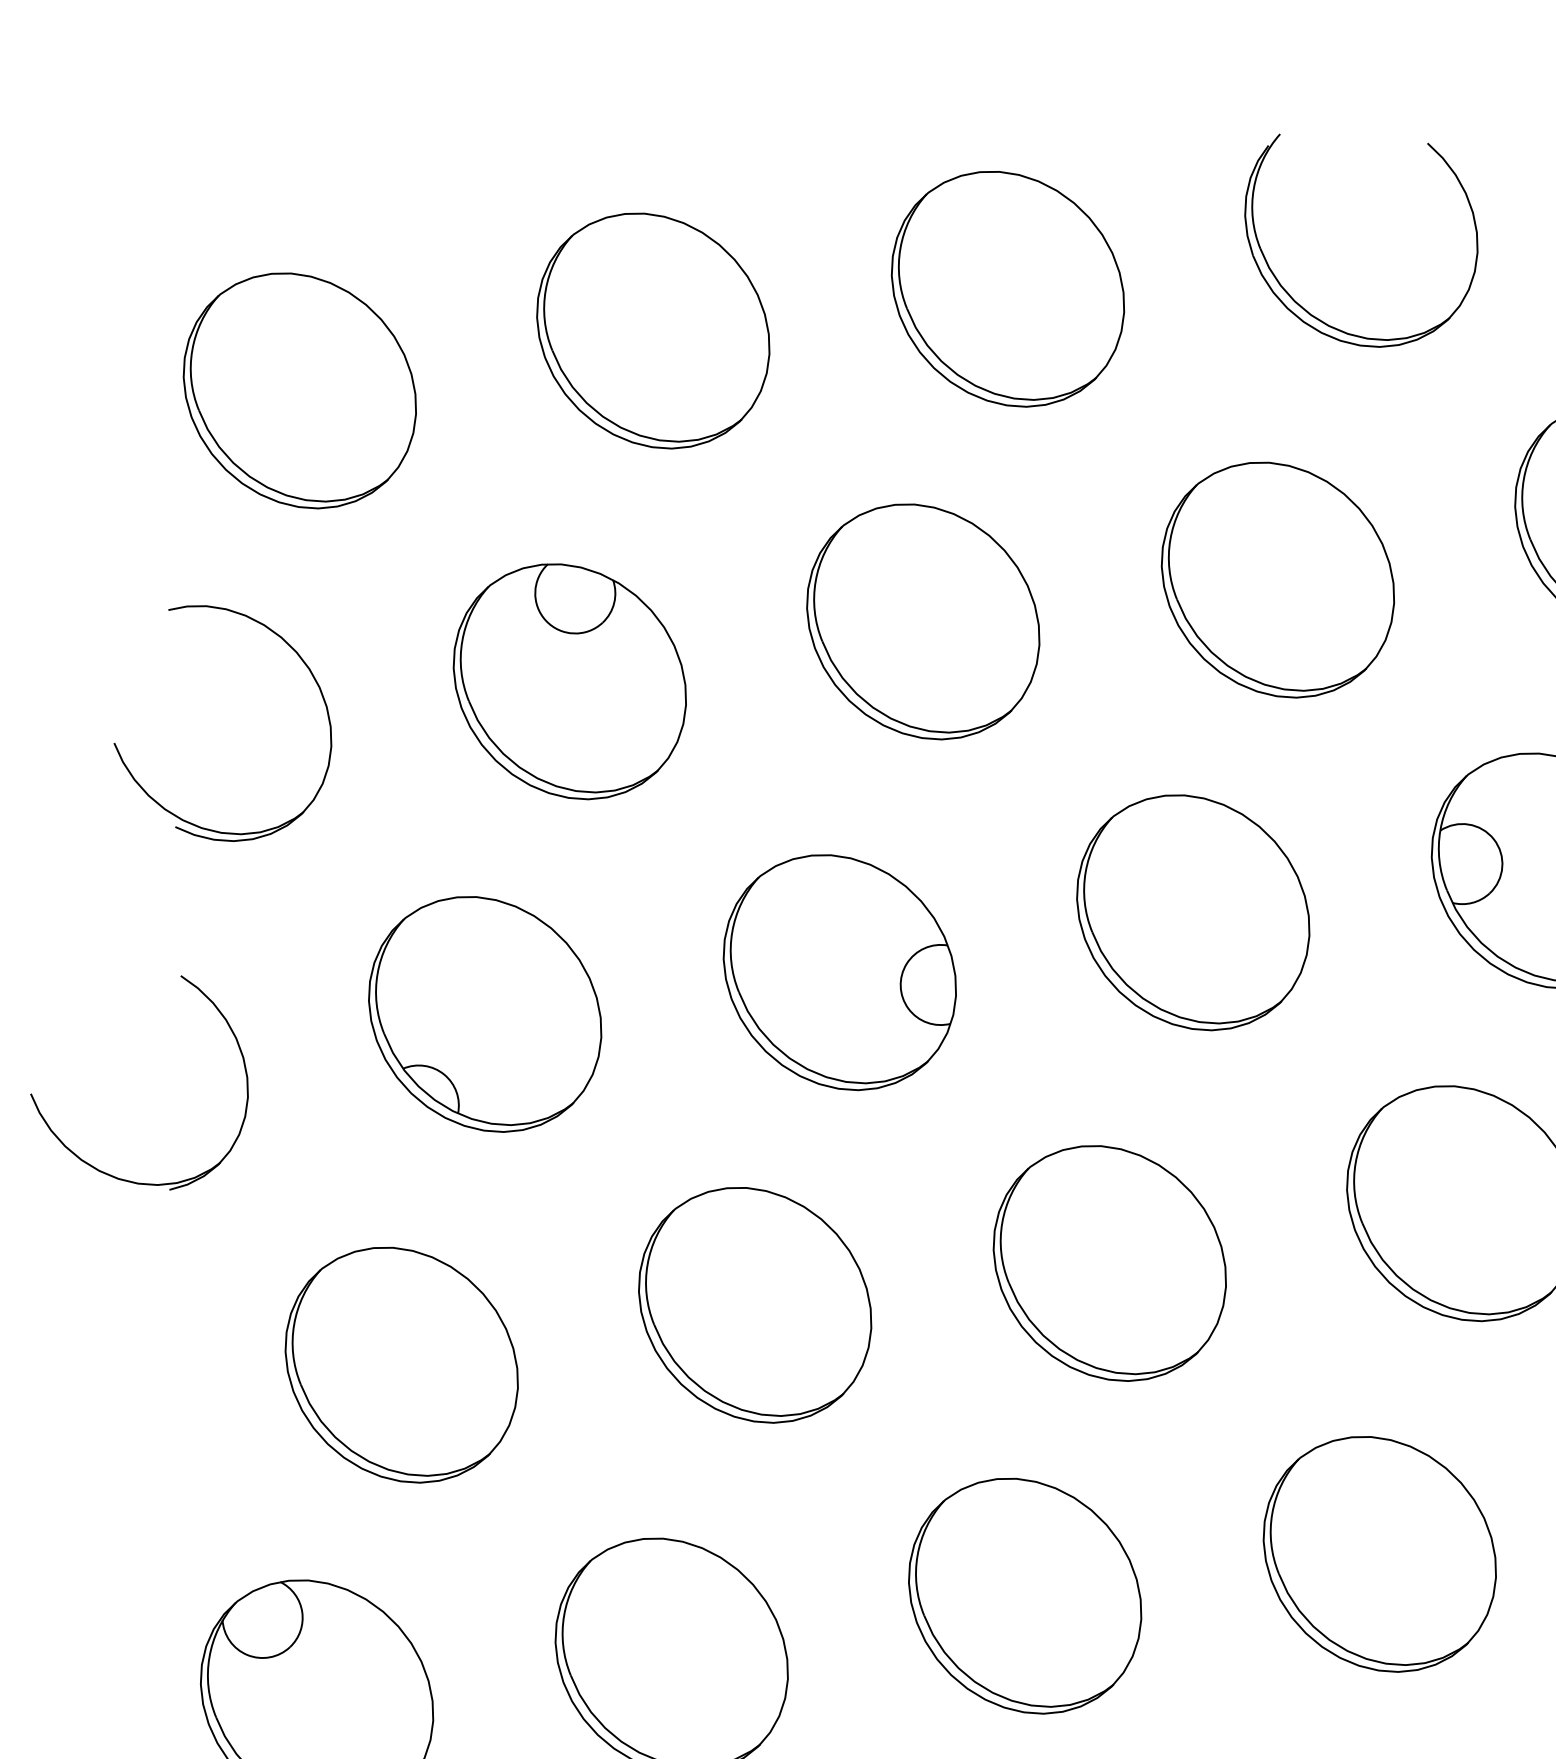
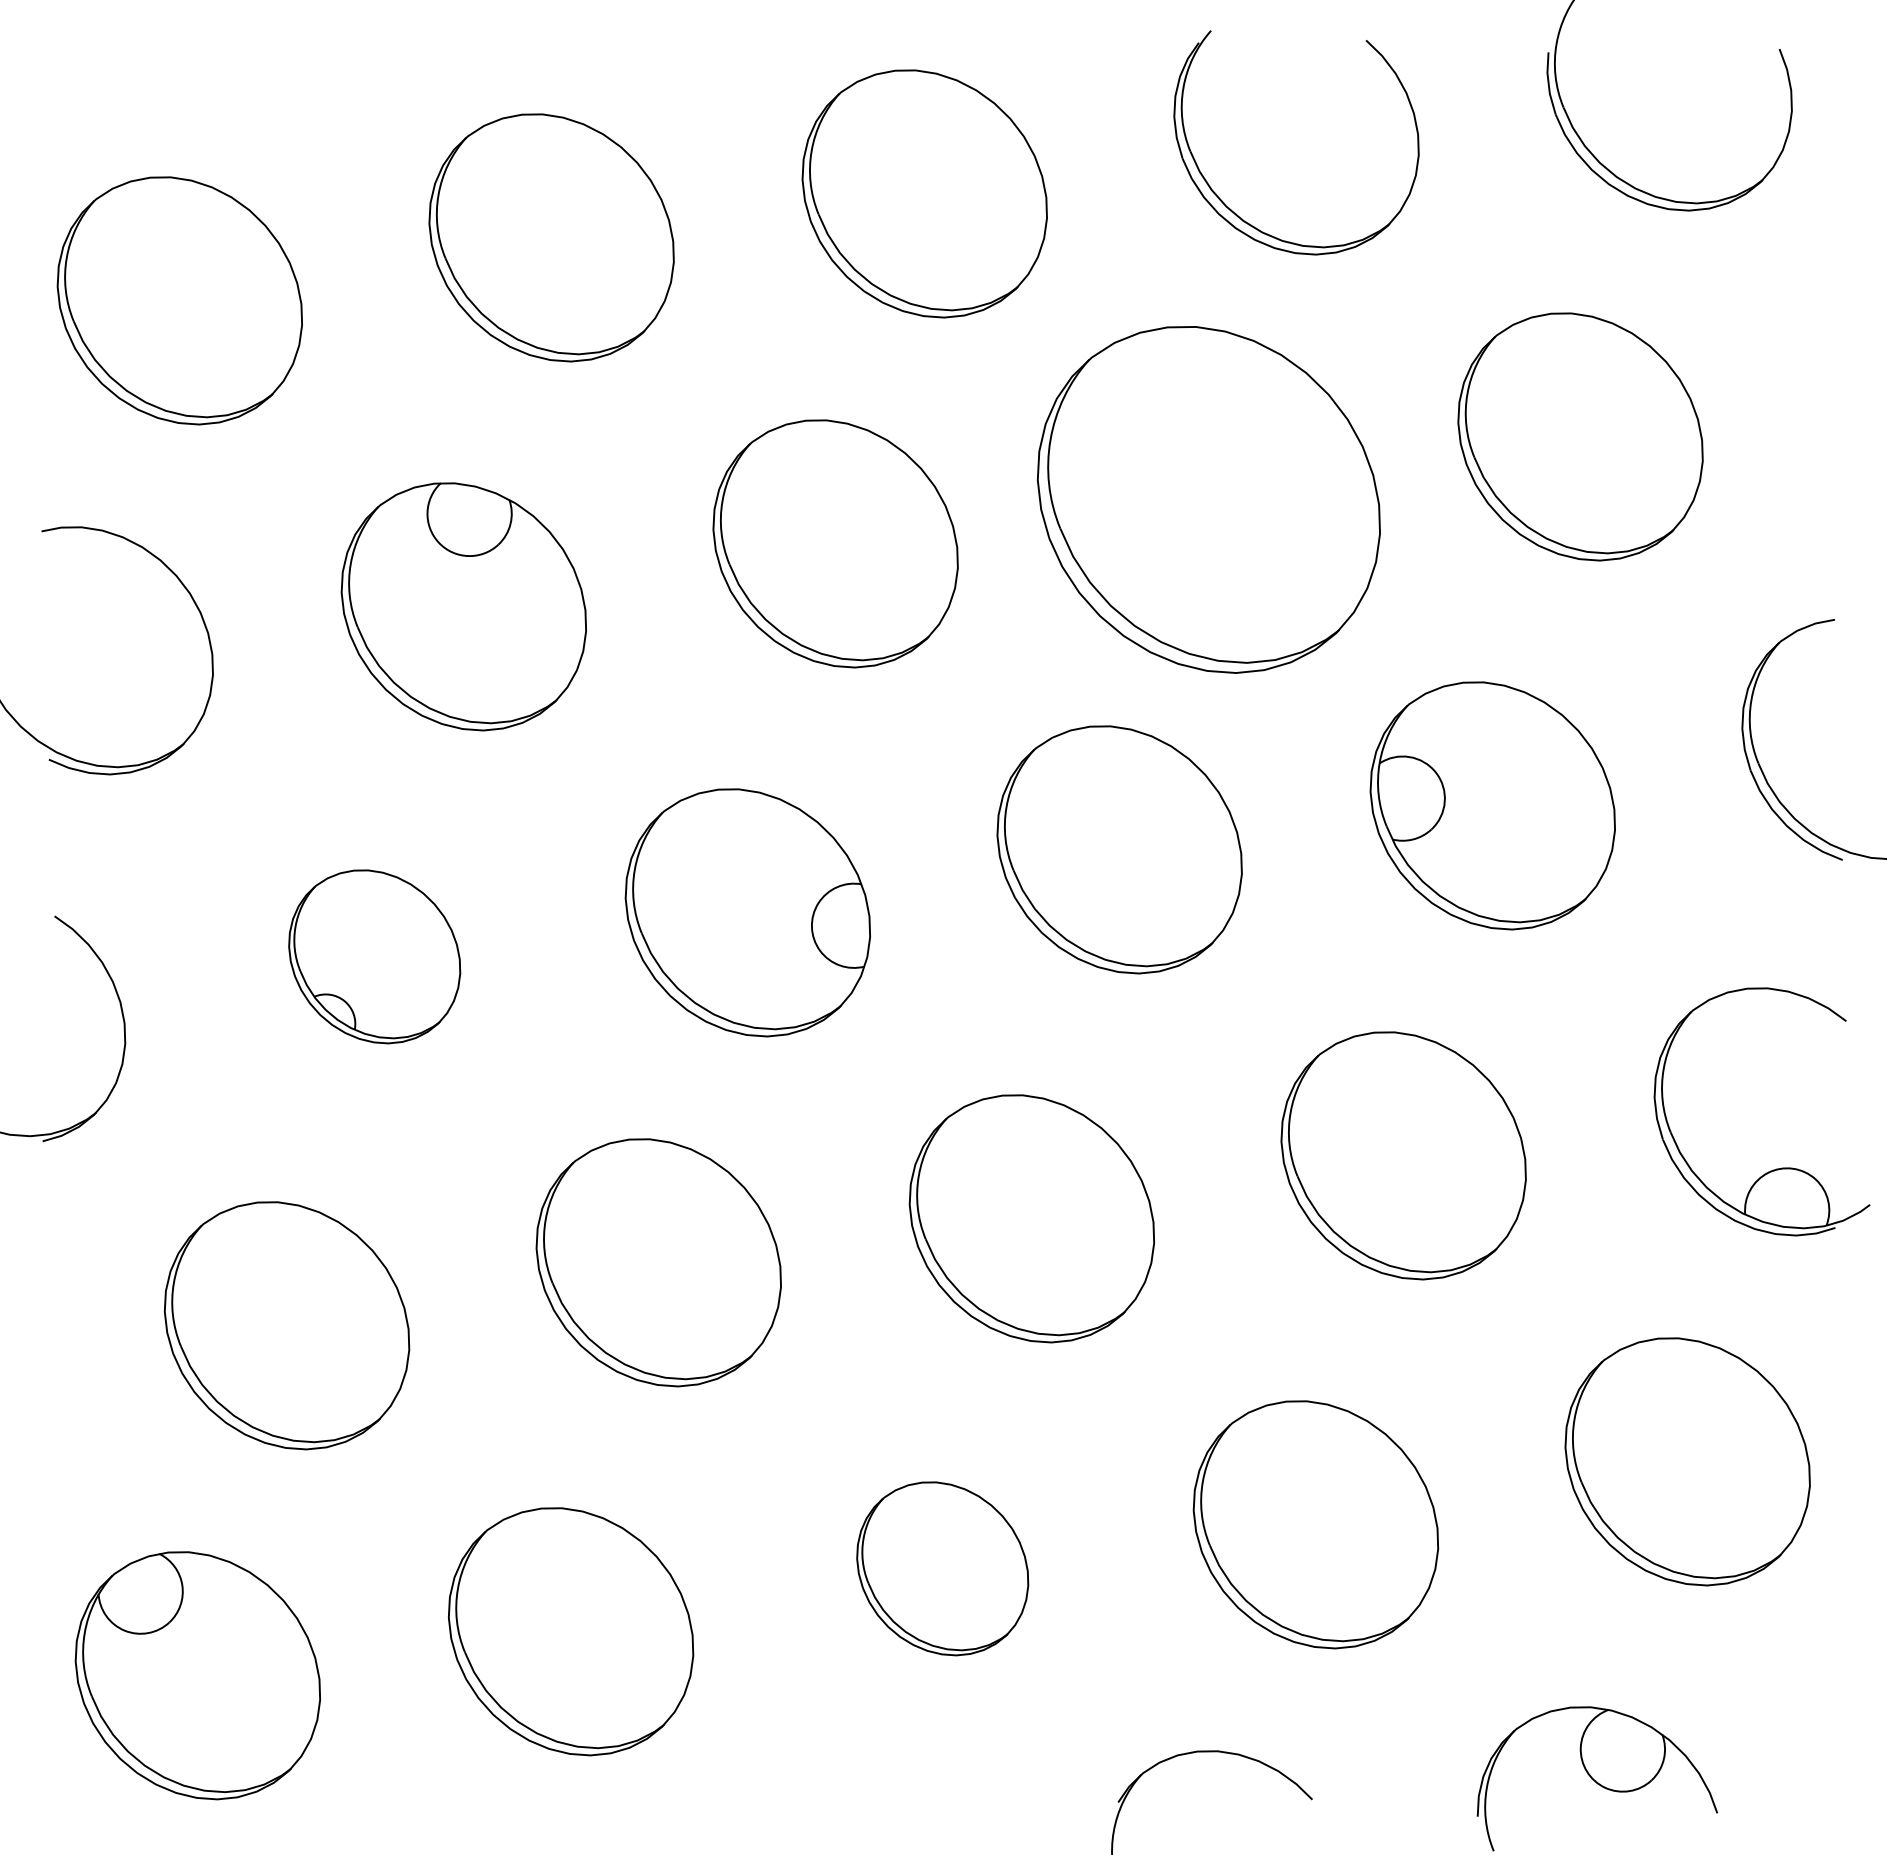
part: (1277, 579) -> (1208, 499), size x1.4
part: (484, 1014) -> (374, 956), size x0.7
part: (1024, 1595) -> (942, 1568), size x0.7

